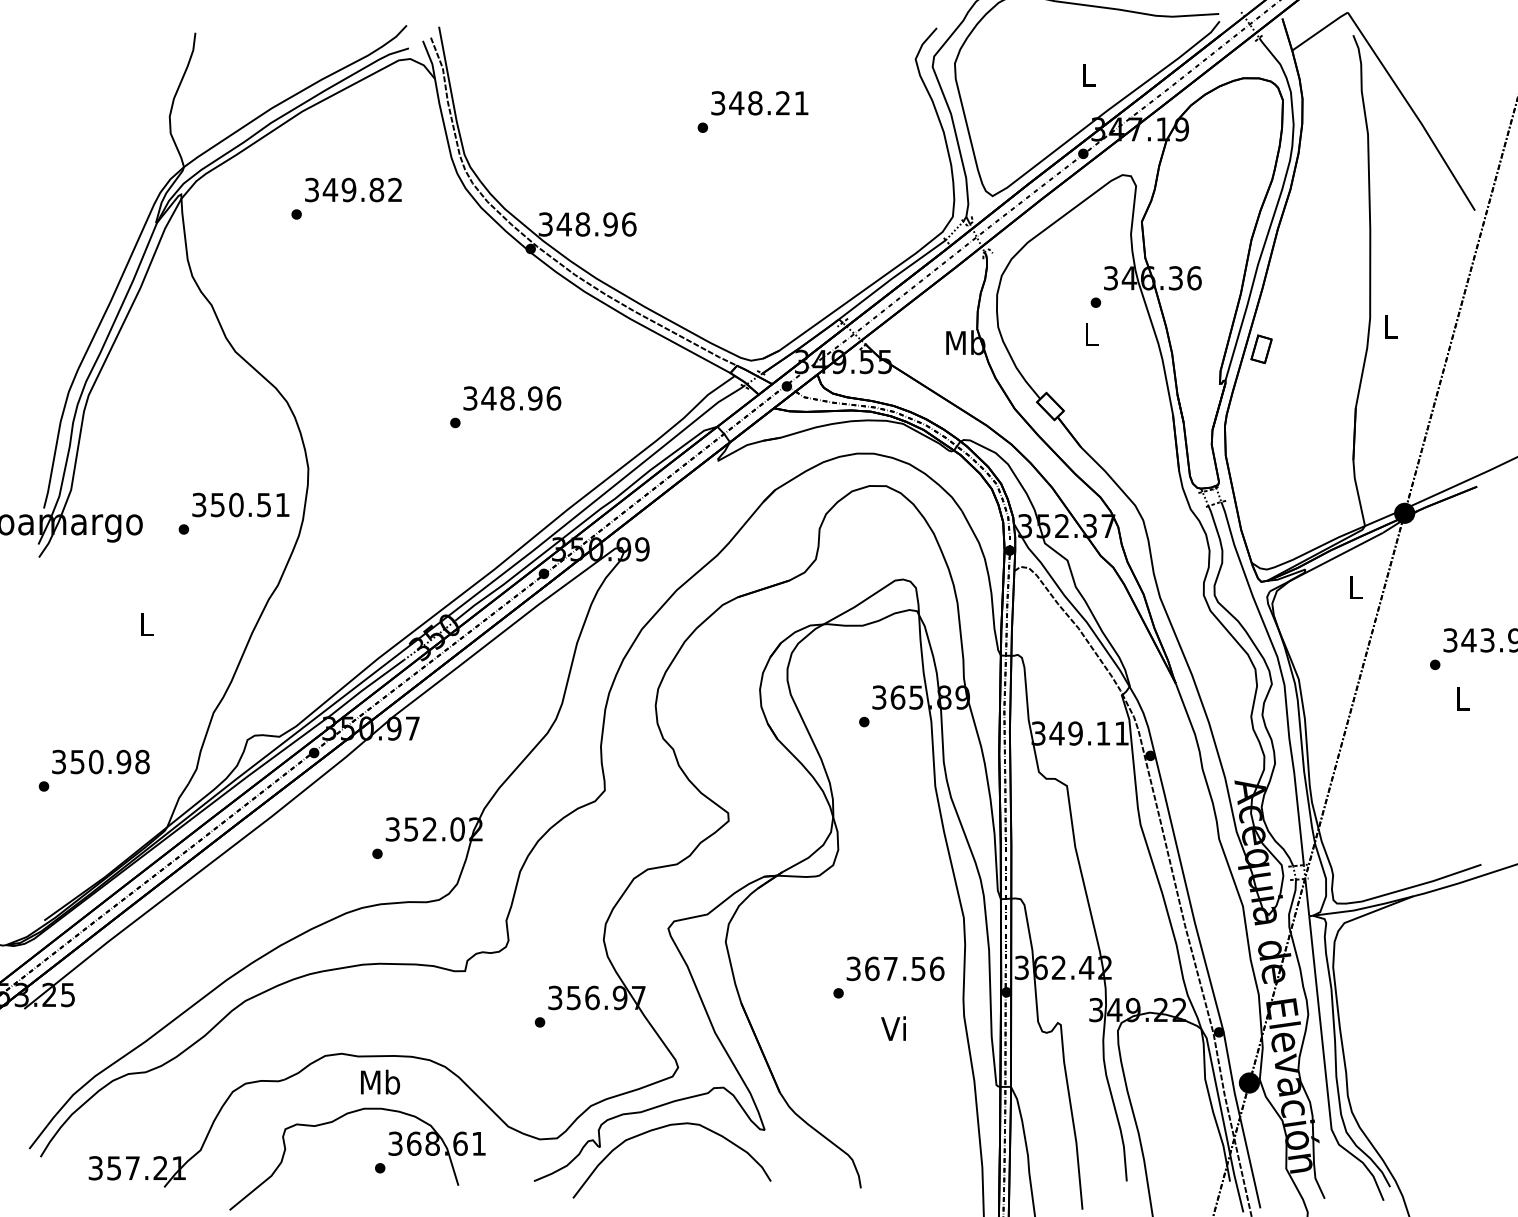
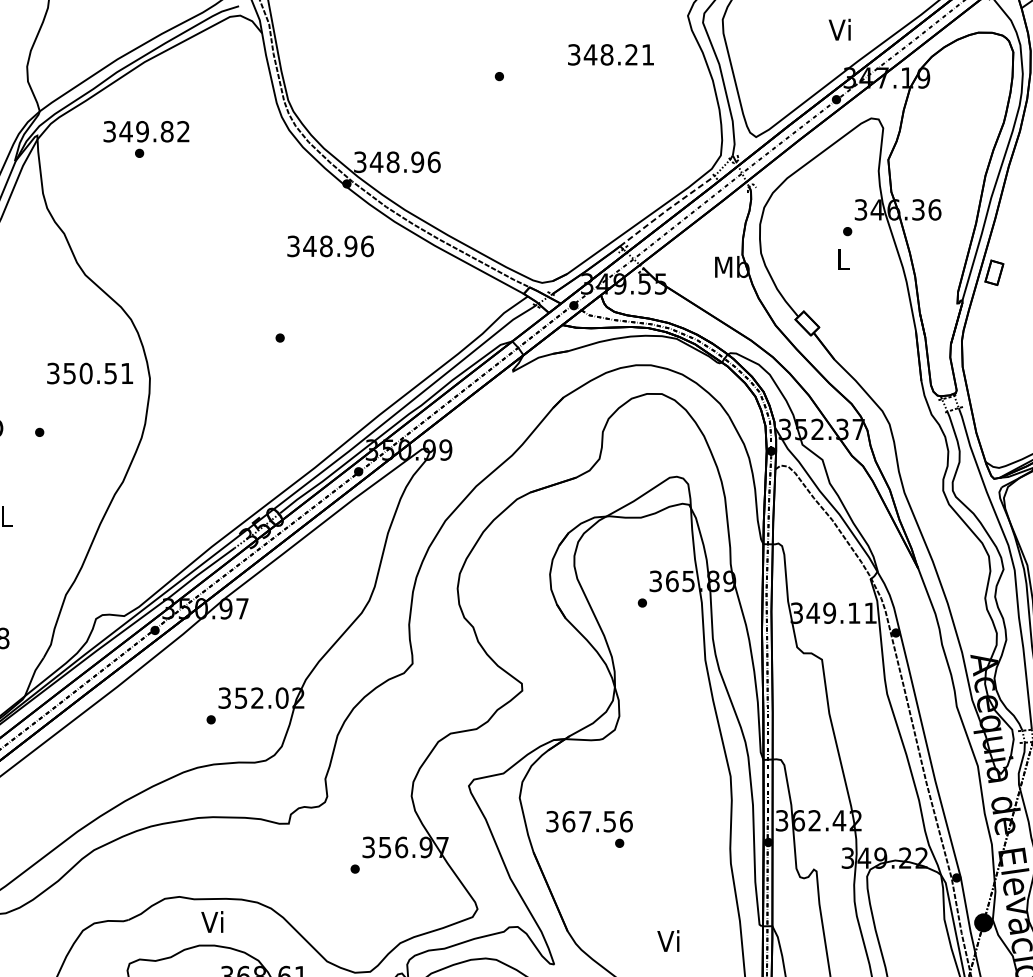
text: (1086, 74) -> (839, 29), L -> Vi
text: (759, 103) -> (610, 55), moved
text: (353, 189) -> (146, 131), moved
line: (892, 278) -> (667, 210), solid -> dashed
text: (512, 398) -> (330, 246), moved
text: (240, 504) -> (89, 373), moved
text: (895, 968) -> (589, 821), moved
text: (893, 1028) -> (668, 940), moved
text: (380, 1081) -> (213, 921), Mb -> Vi

